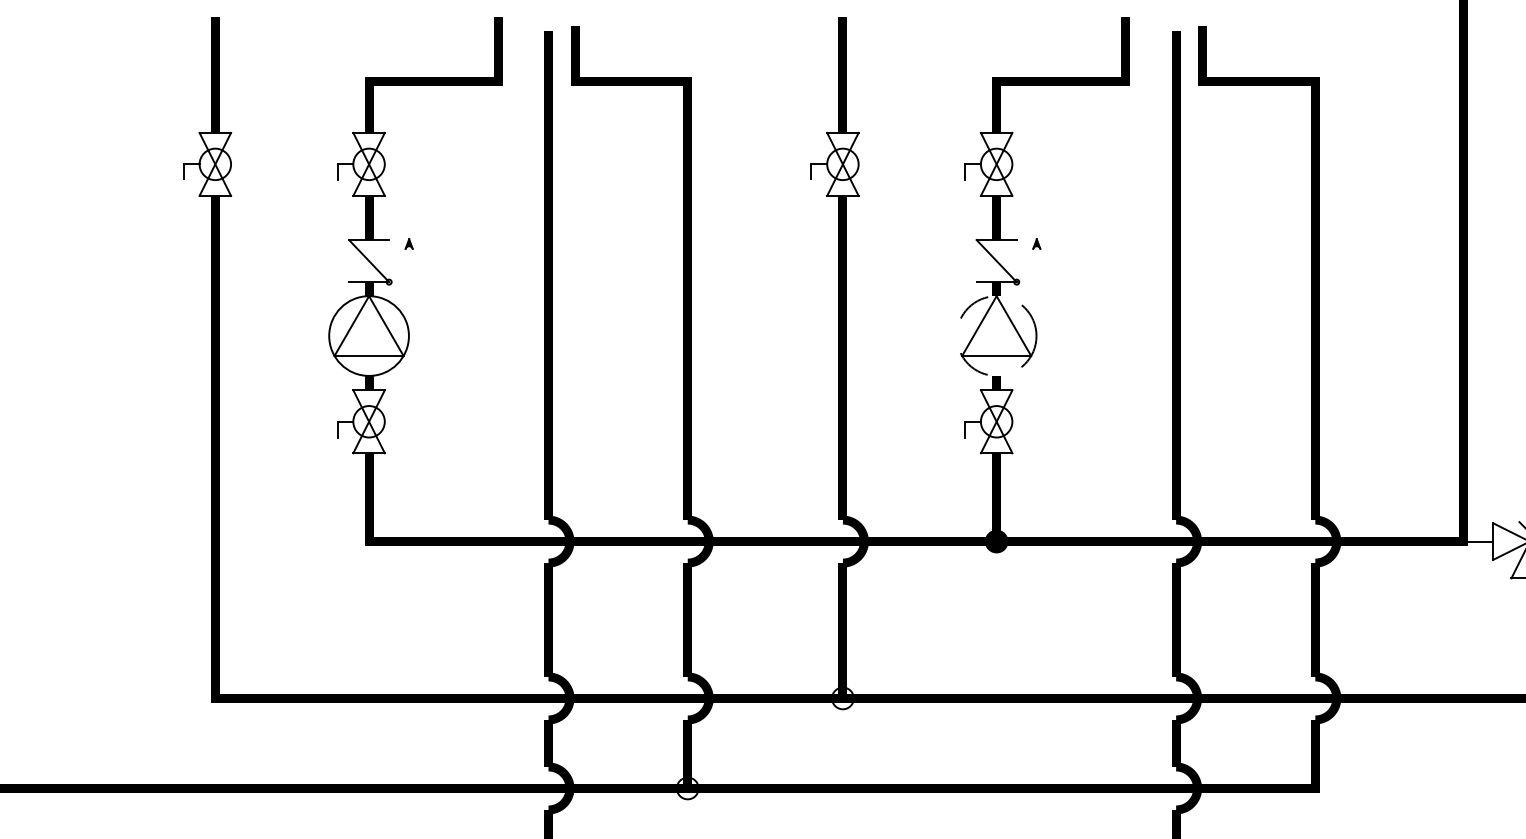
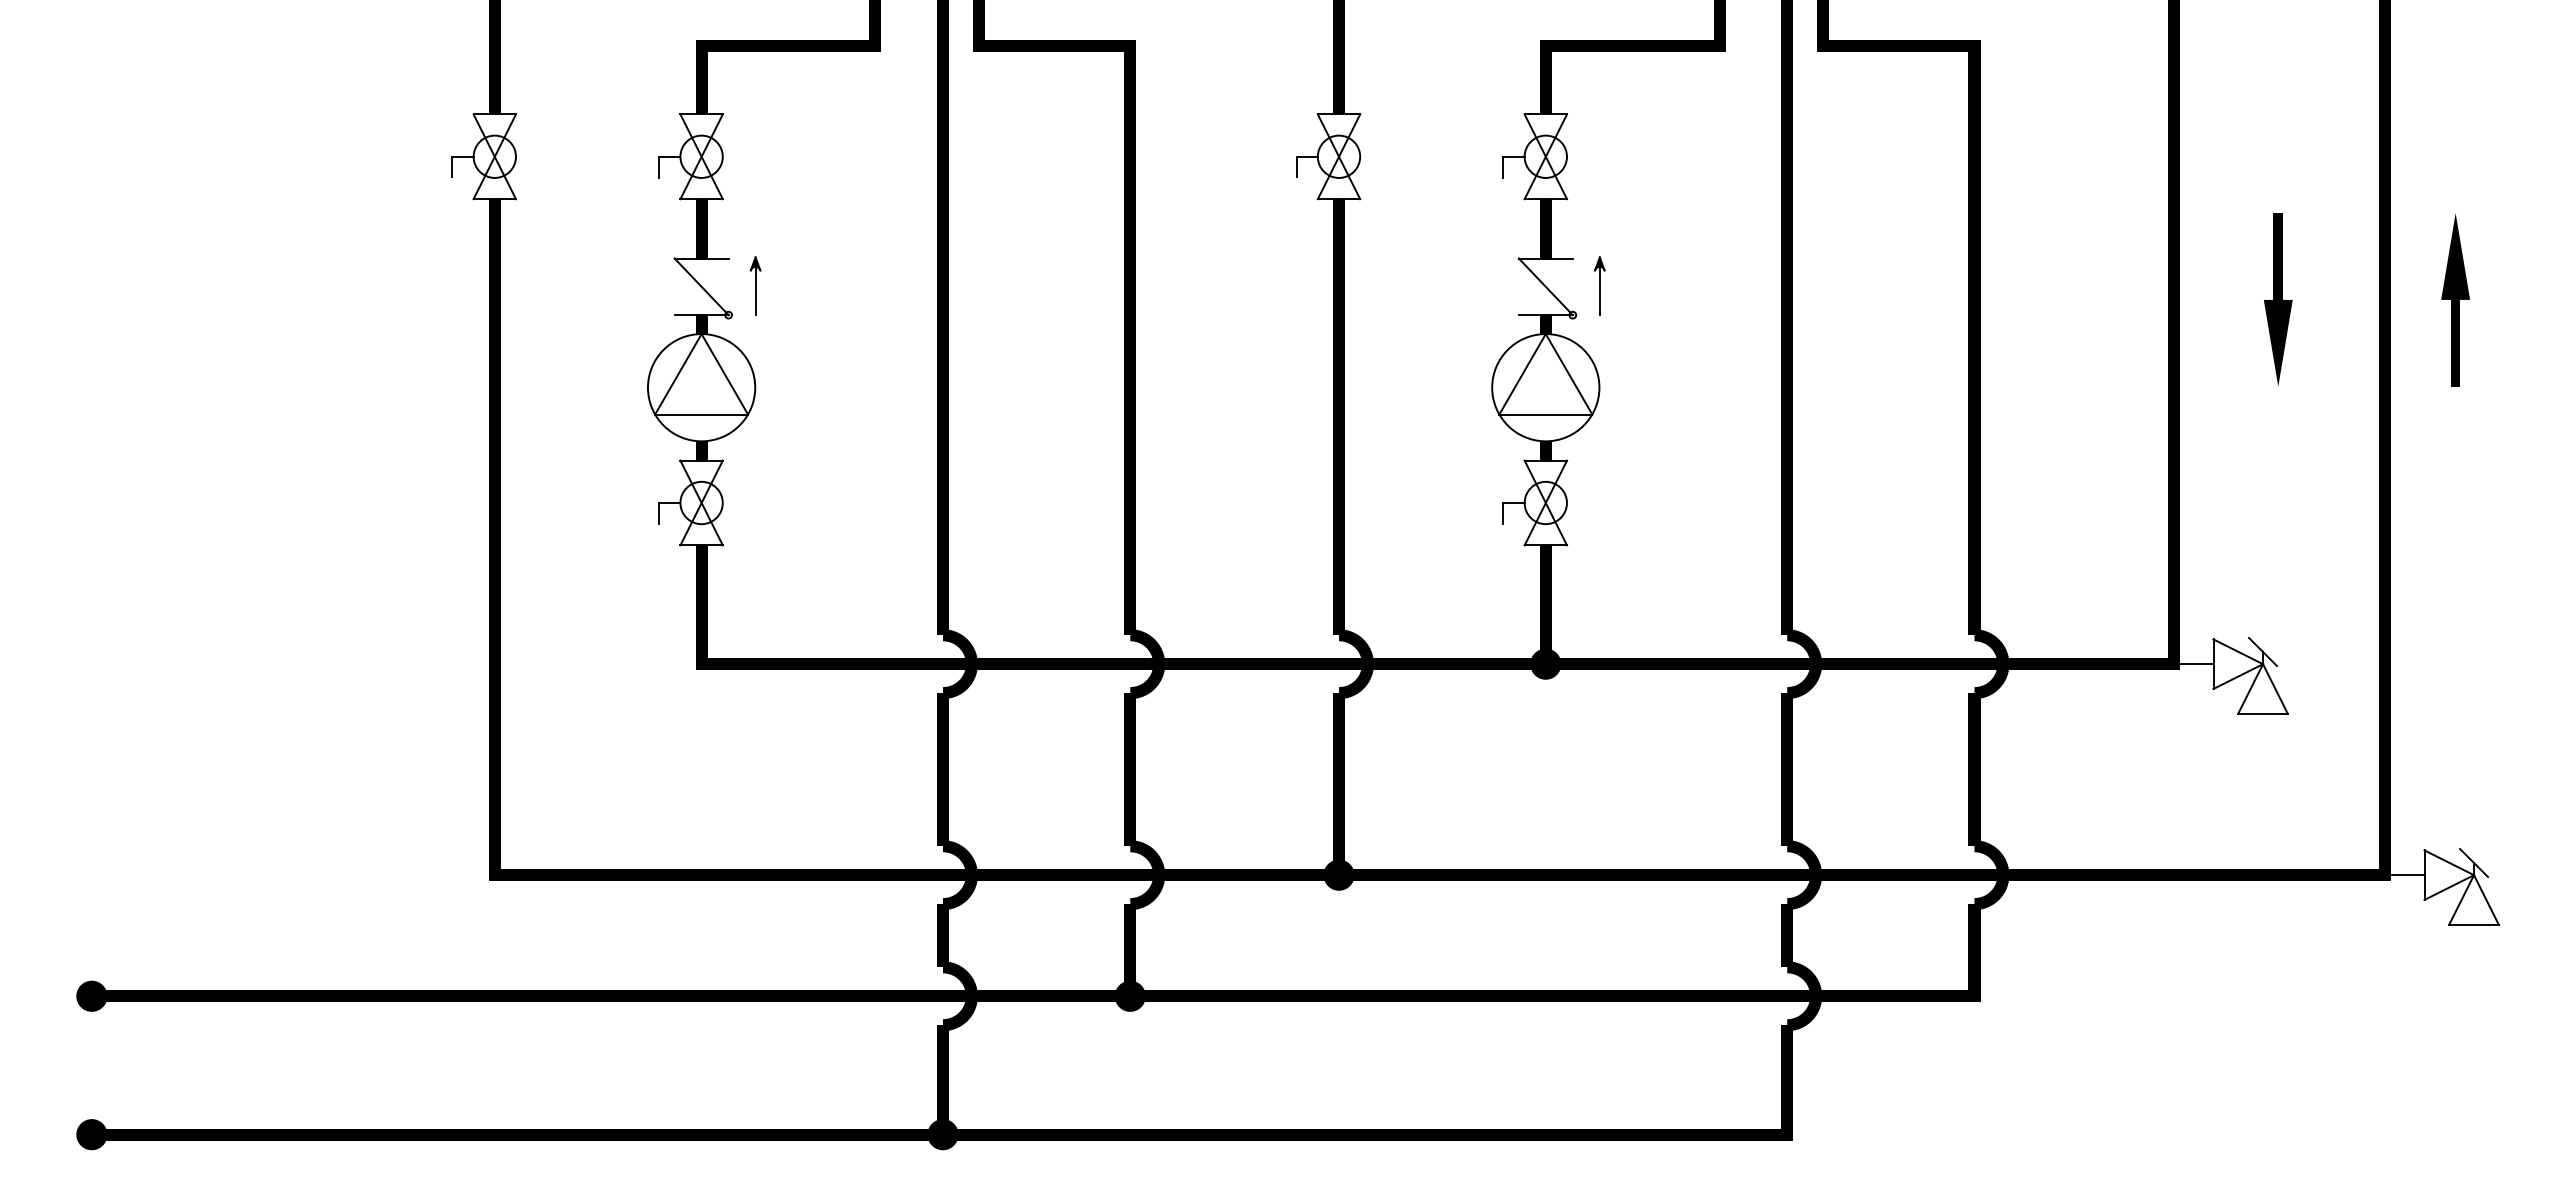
line: (409, 263) -> (755, 290), added
line: (1036, 263) -> (1599, 290), added
circle: (996, 335) -> (1545, 387), dashed -> solid
fill: (842, 697) -> (1338, 874), added
fill: (687, 787) -> (1129, 995), added

